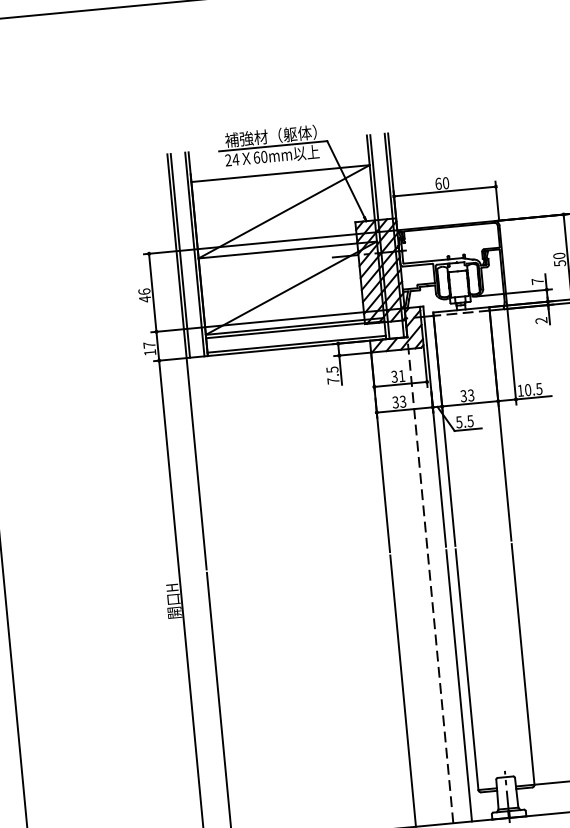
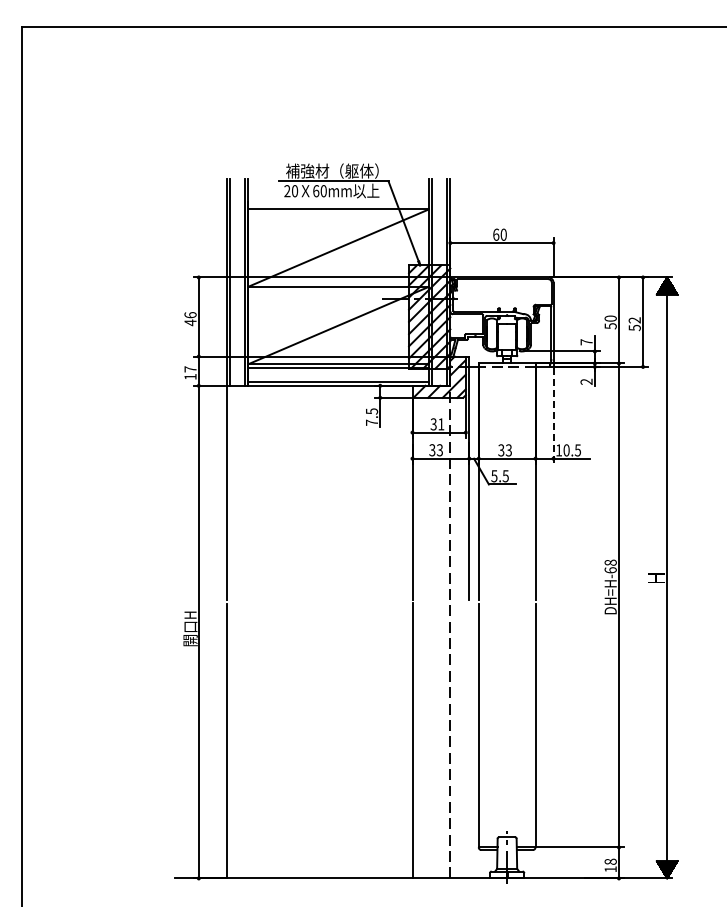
text: (235, 160) -> (294, 191), 24 -> 20
line: (512, 357) -> (553, 416), solid -> dashed
line: (459, 685) -> (469, 740), removed

